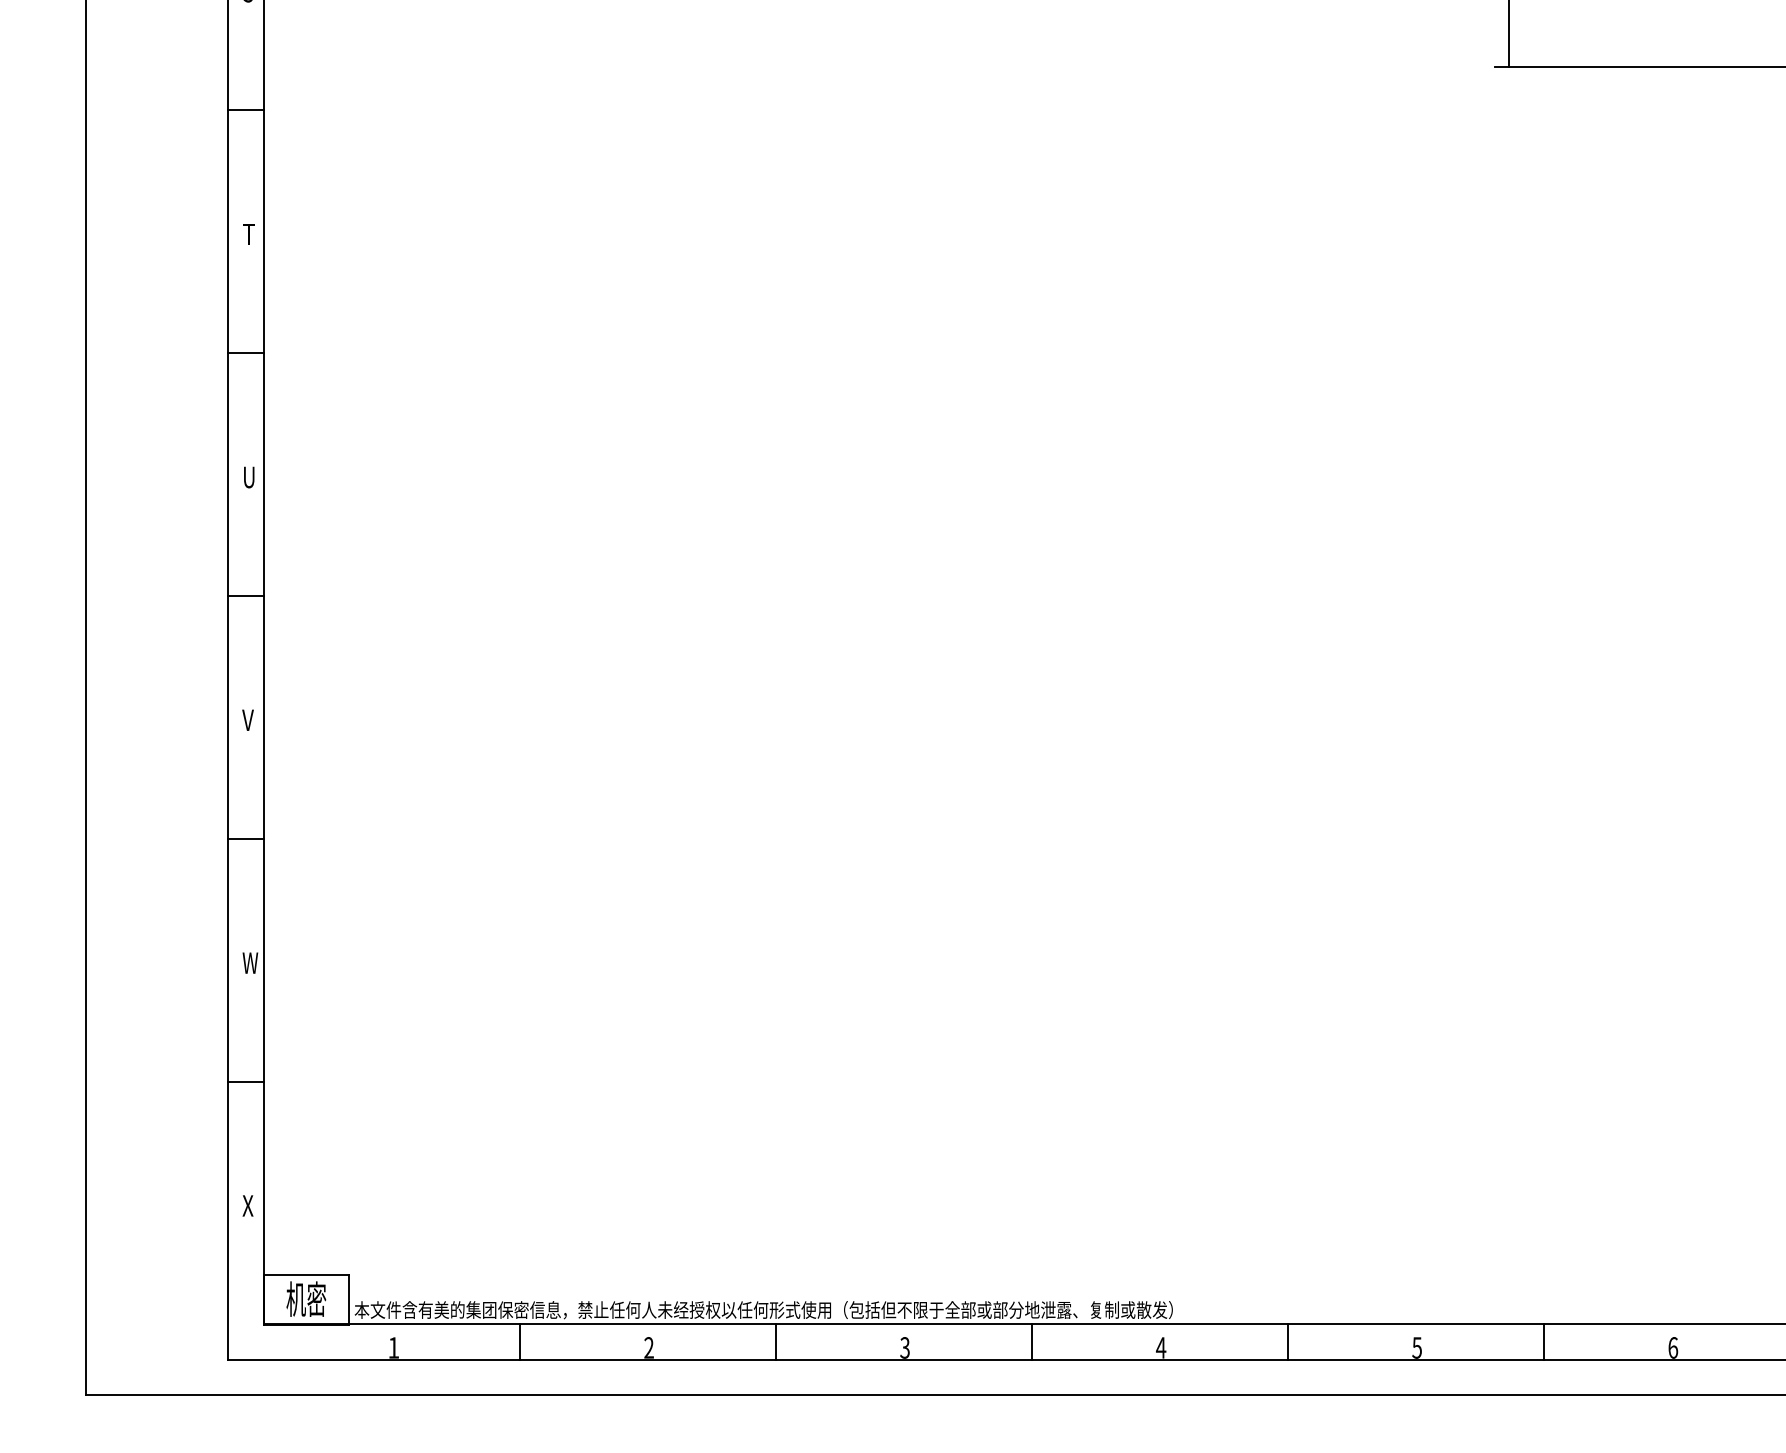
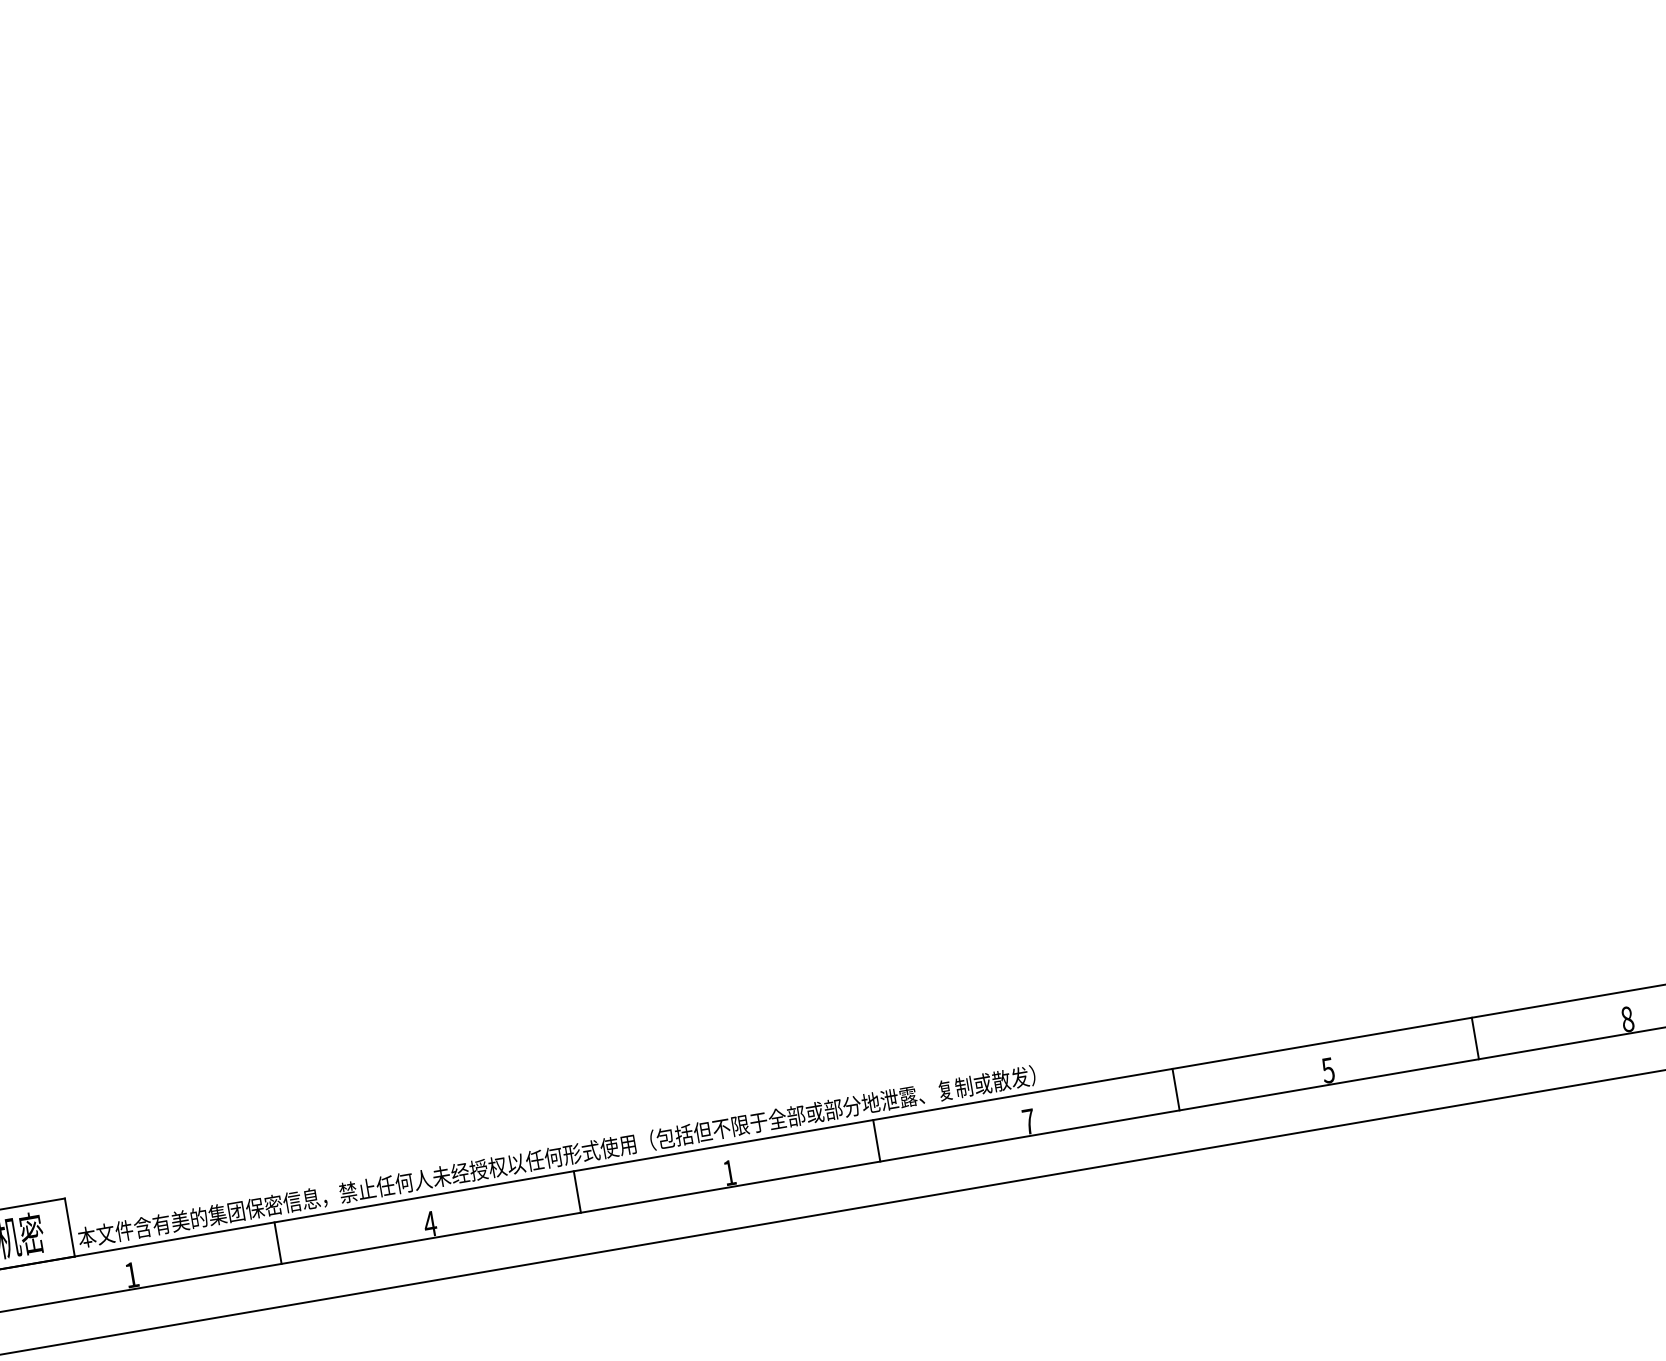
text: (648, 1347) -> (429, 1223), 2 -> 4
text: (904, 1347) -> (728, 1172), 3 -> 1
text: (1161, 1347) -> (1029, 1121), 4 -> 7
text: (1673, 1347) -> (1627, 1018), 6 -> 8

